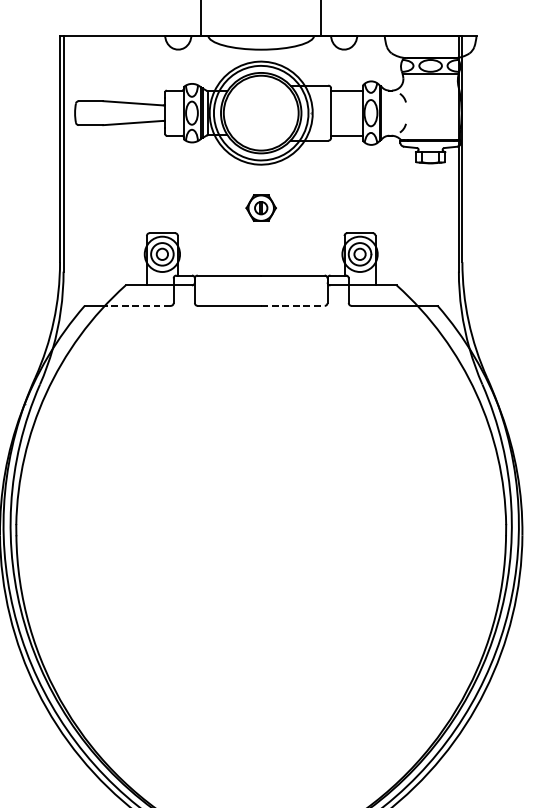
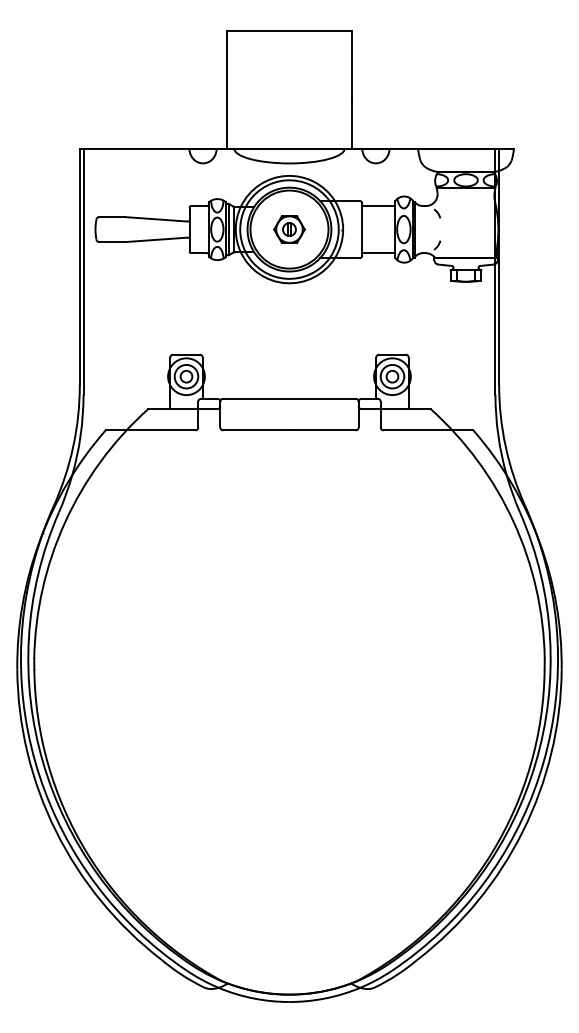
part: (261, 208) -> (289, 229), moved
line: (137, 305) -> (160, 430), dashed -> solid
line: (293, 305) -> (323, 430), dashed -> solid

